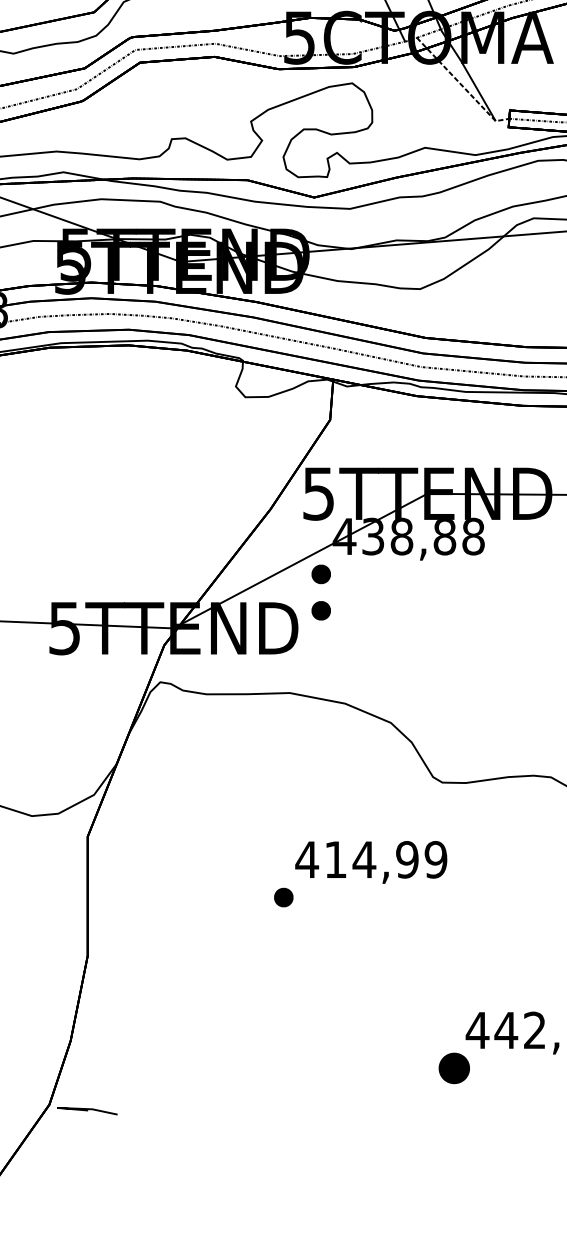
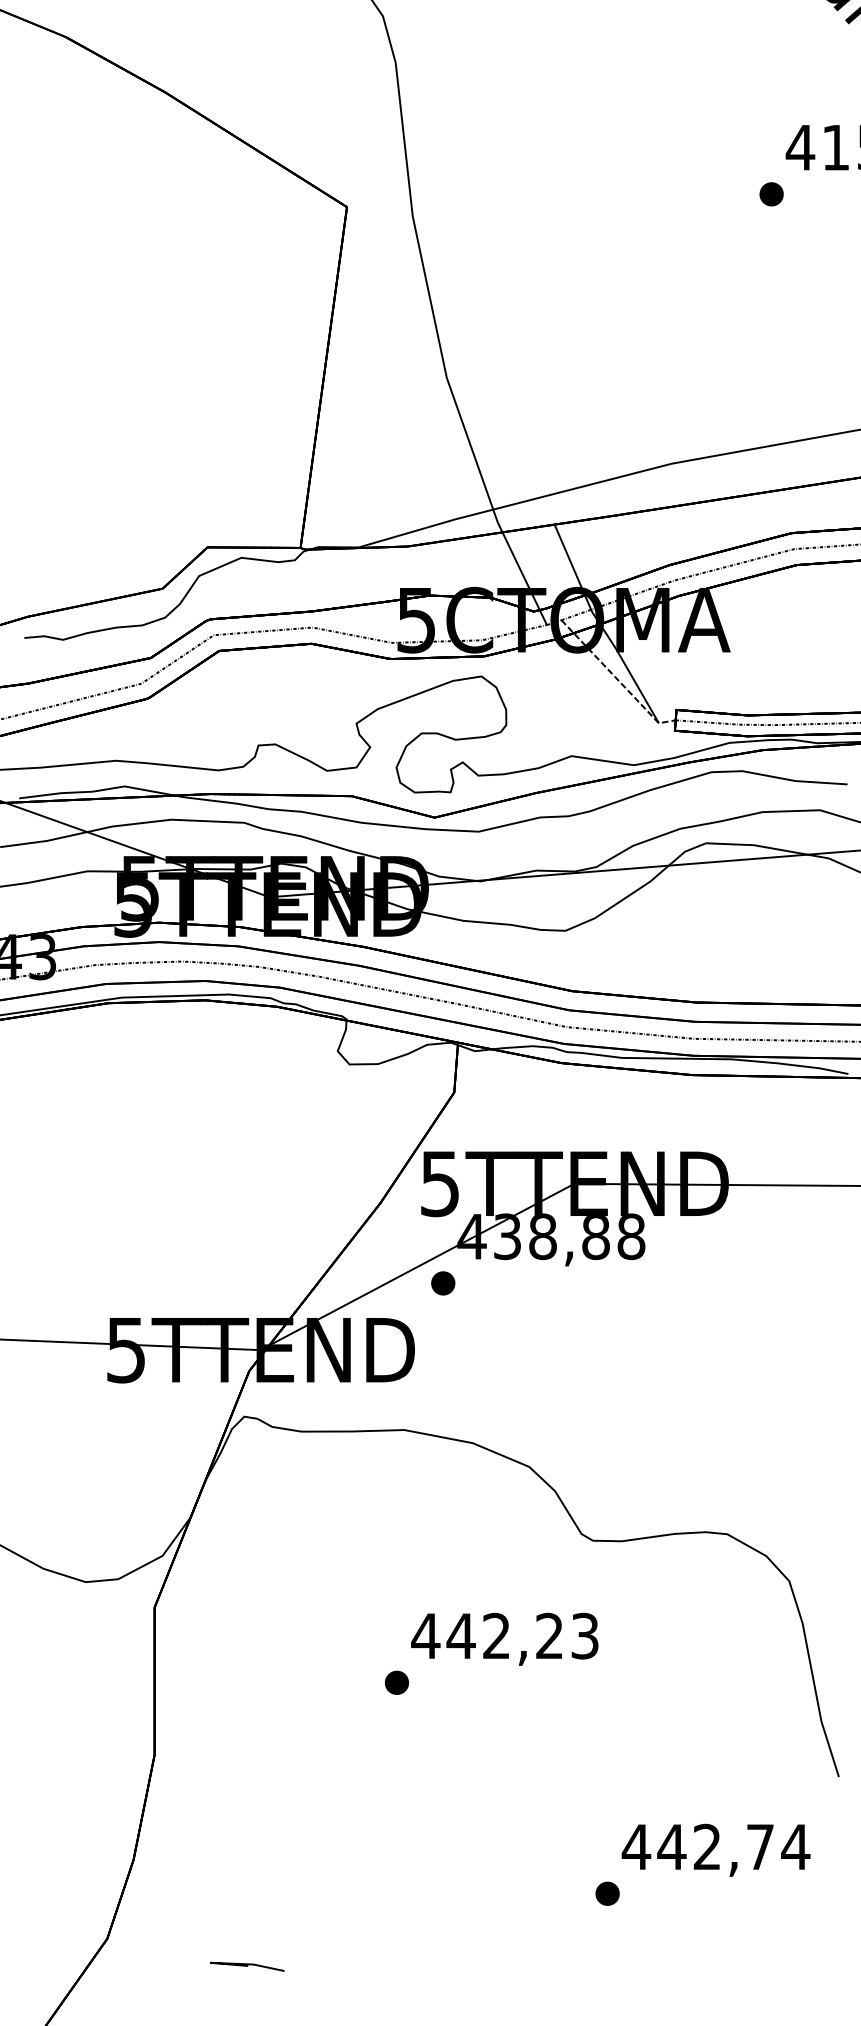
part: (321, 610) -> (443, 1328), removed
text: (385, 859) -> (522, 1635), 414,99 -> 442,23
part: (454, 1068) -> (607, 1893), size x0.62
line: (87, 1110) -> (247, 1966), moved

